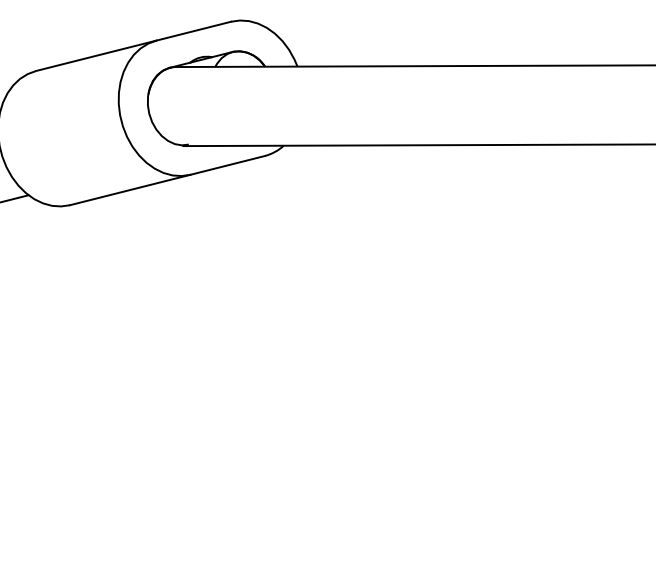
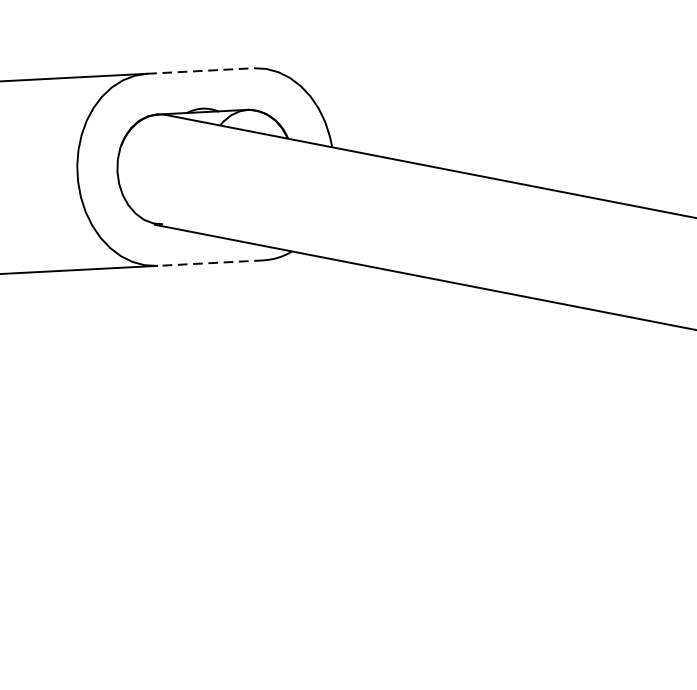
line: (194, 31) -> (201, 71), solid -> dashed
line: (227, 165) -> (210, 263), solid -> dashed

